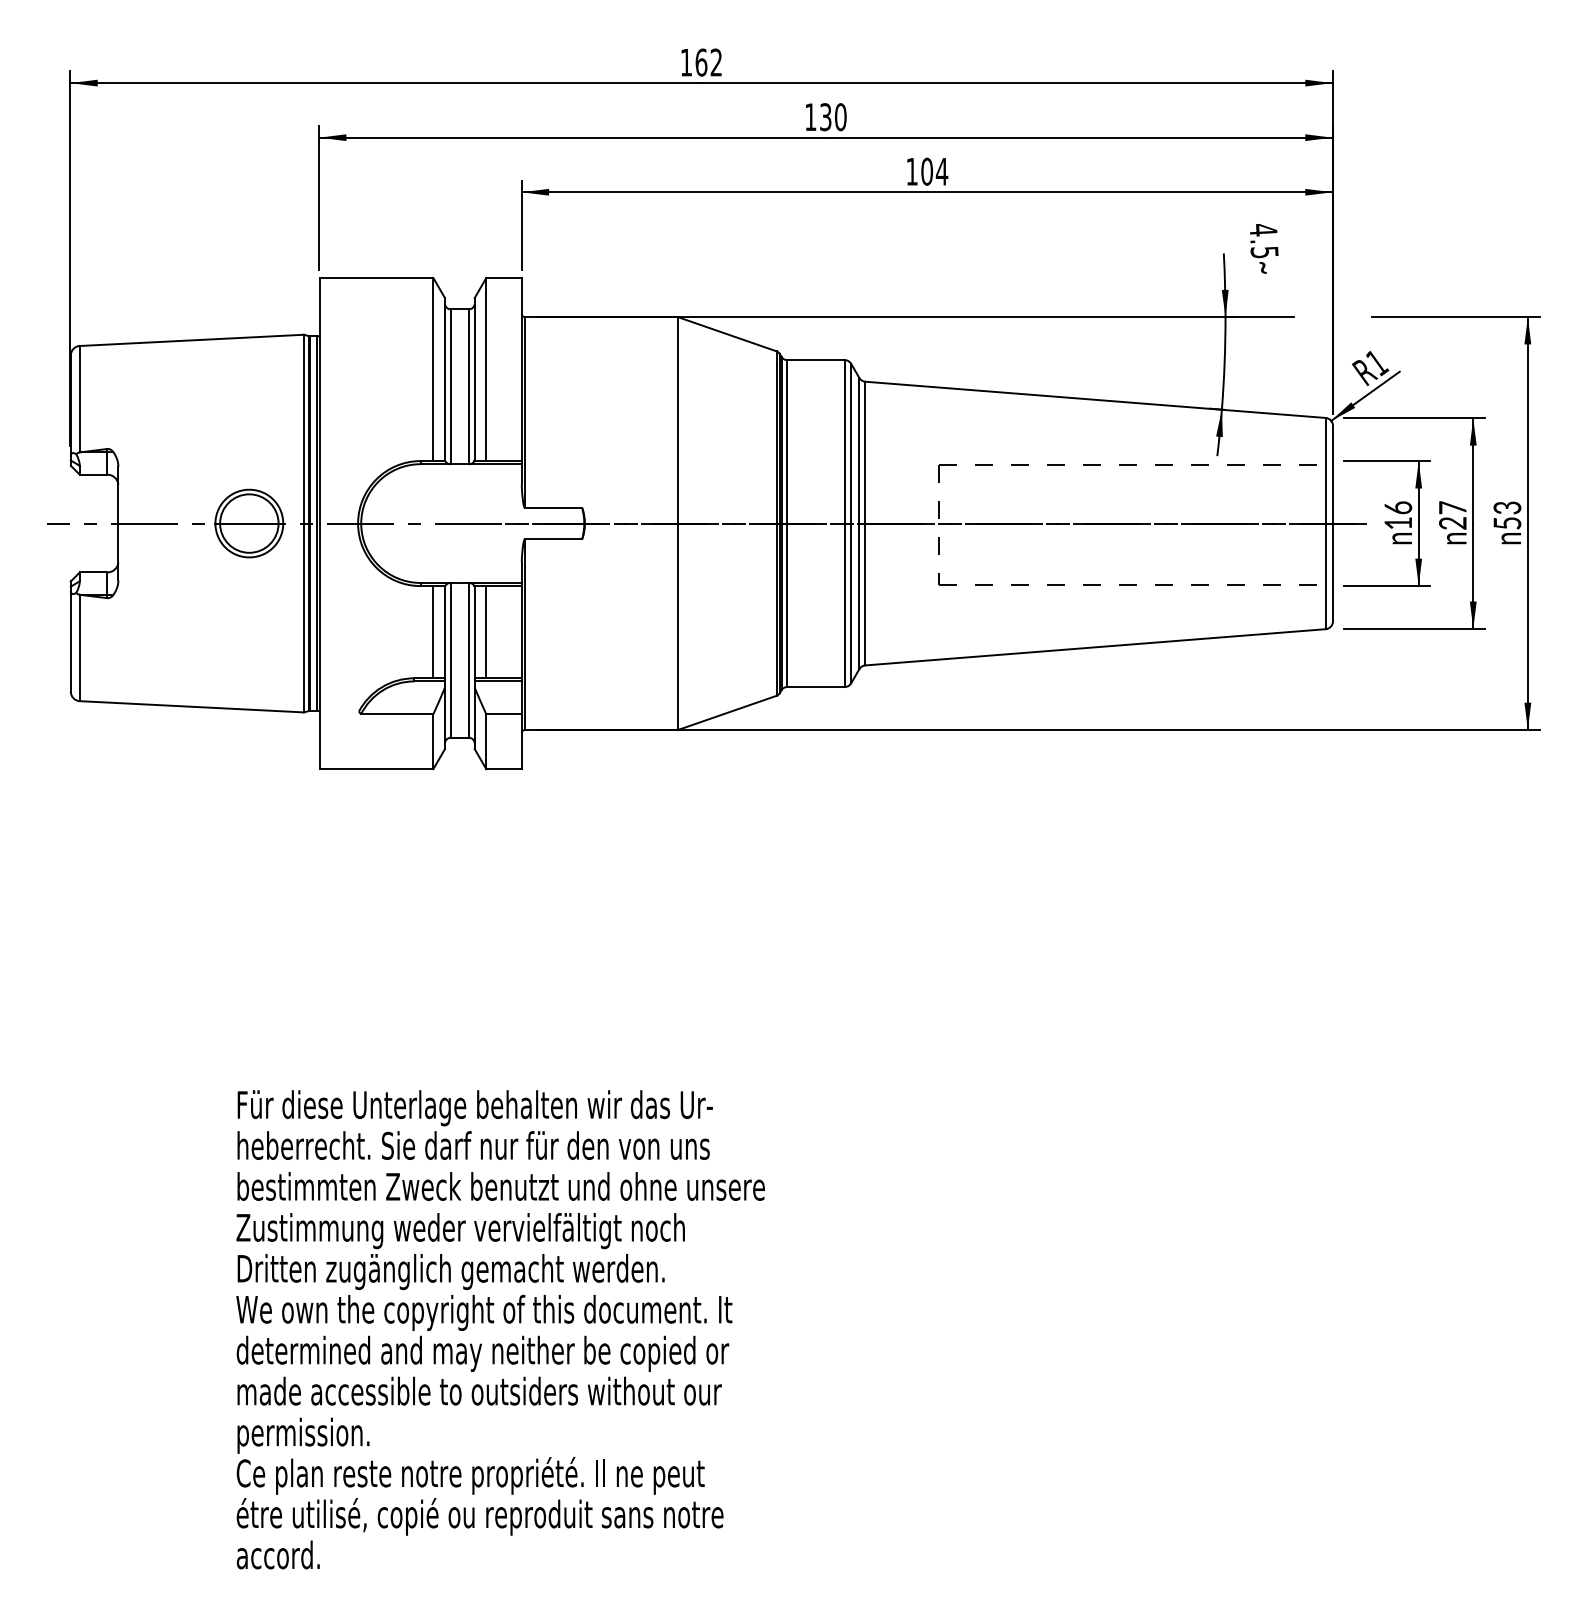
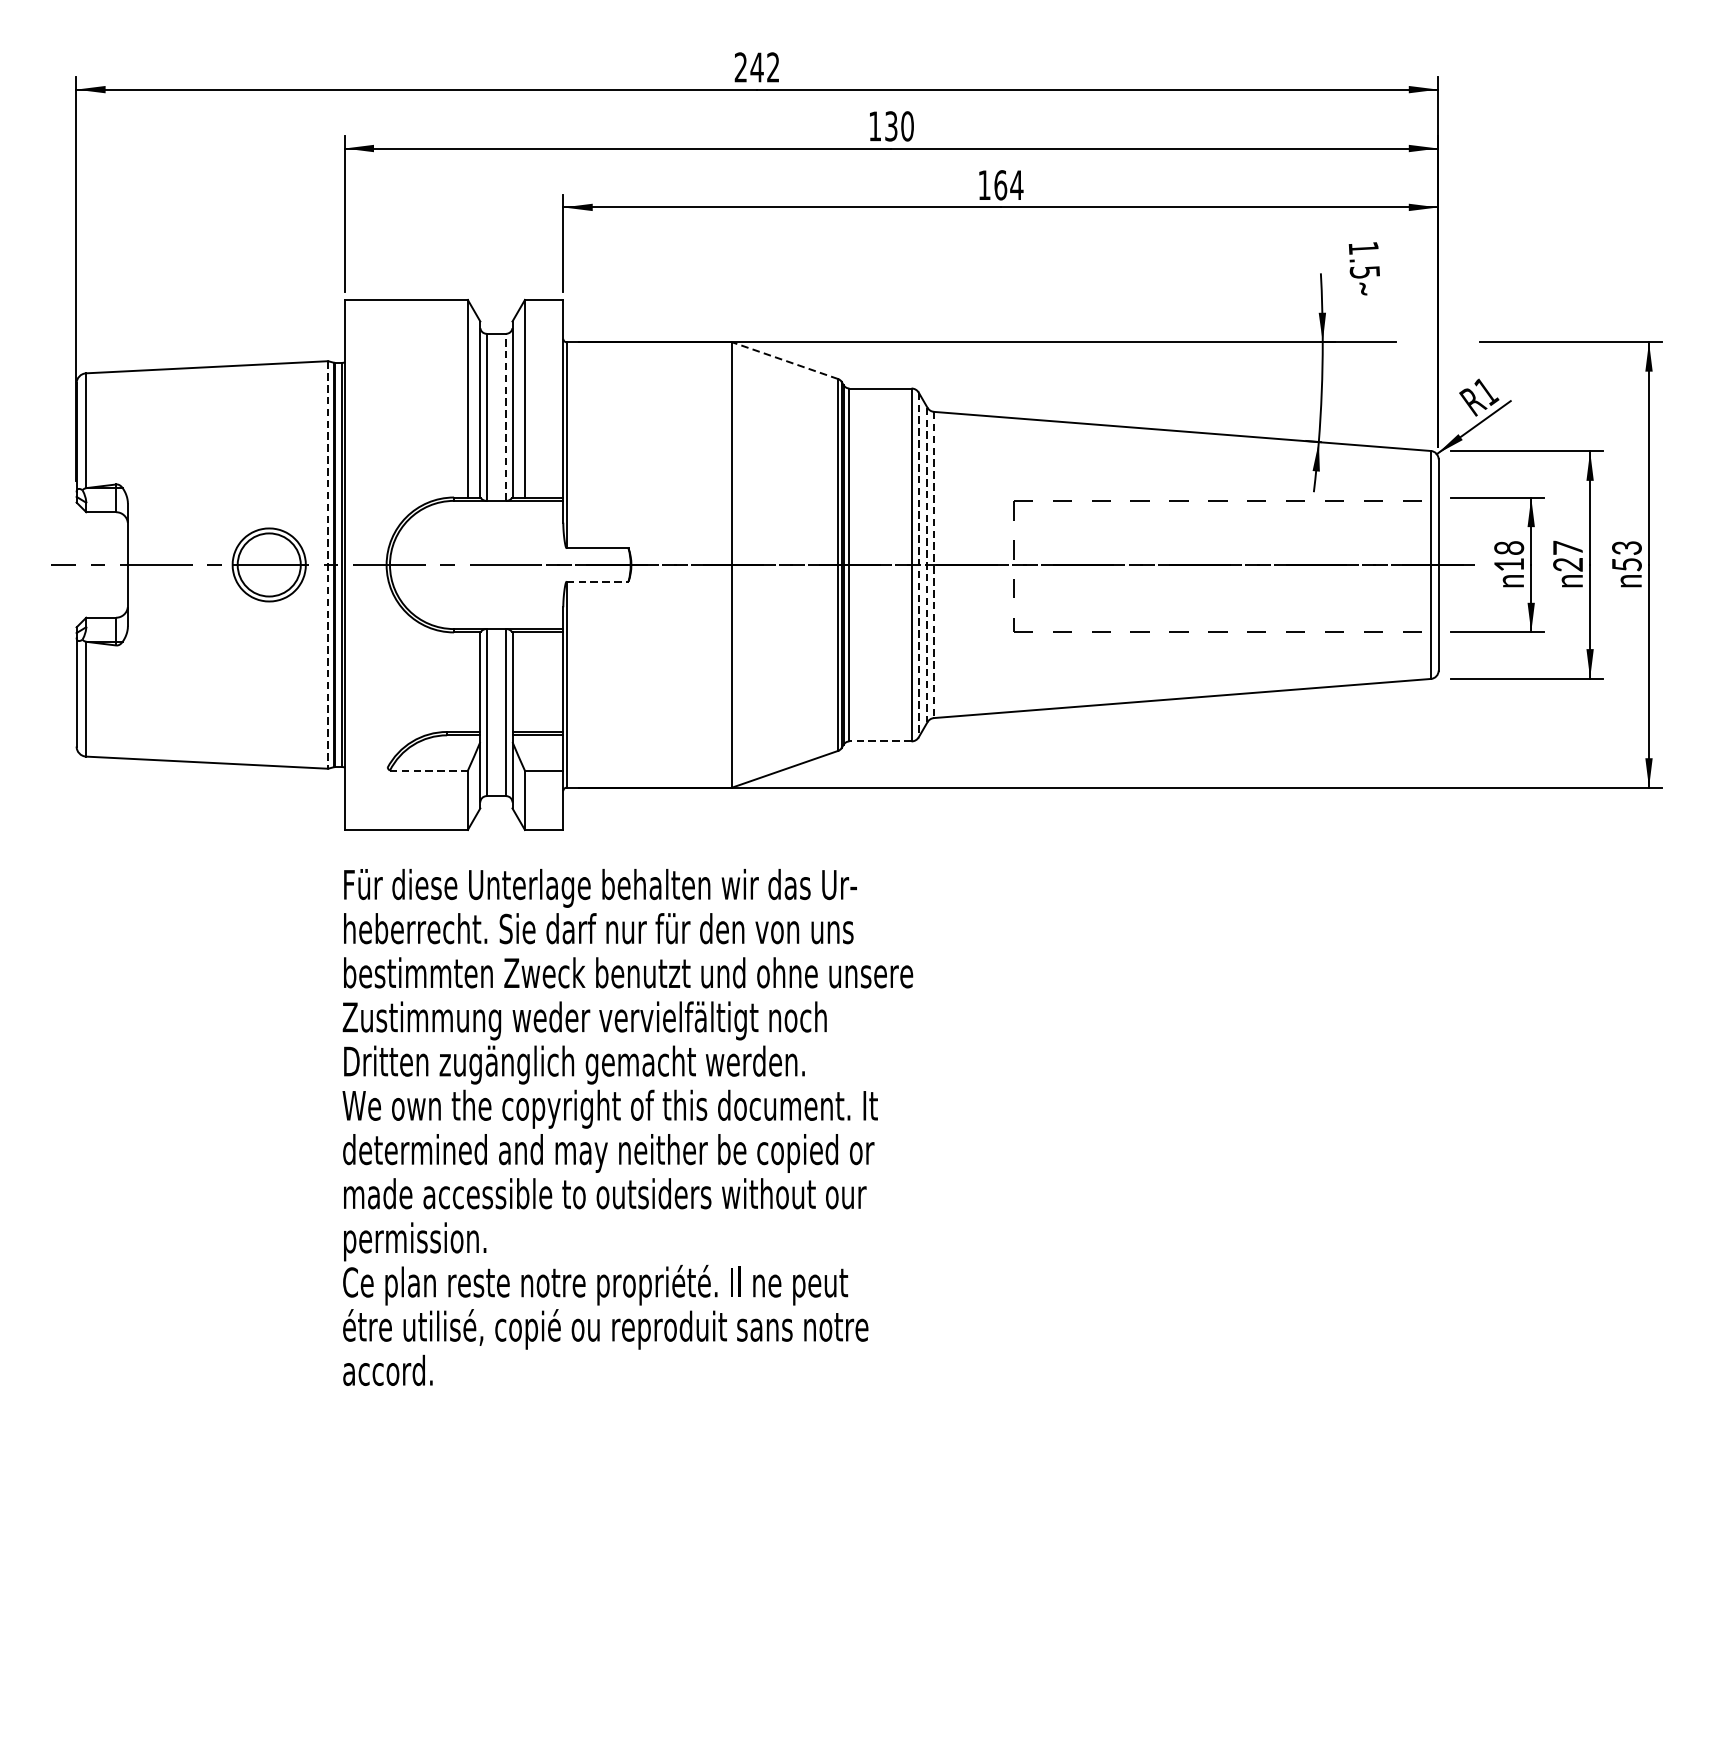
text: (693, 62) -> (748, 67), 162 -> 242
text: (927, 171) -> (1001, 185), 104 -> 164
text: (1263, 230) -> (1363, 248), 4.5 -> 1.5
line: (726, 334) -> (784, 360), solid -> dashed
line: (468, 386) -> (505, 417), solid -> dashed
text: (1397, 507) -> (1508, 547), 16 -> 18
line: (303, 523) -> (327, 564), solid -> dashed
line: (851, 523) -> (919, 564), solid -> dashed
line: (859, 523) -> (927, 564), solid -> dashed
line: (865, 523) -> (934, 564), solid -> dashed
line: (553, 539) -> (597, 582), solid -> dashed
line: (433, 632) -> (467, 682), removed
line: (486, 632) -> (525, 682), removed
line: (815, 687) -> (880, 741), solid -> dashed
line: (397, 714) -> (429, 771), solid -> dashed
text: (500, 1329) -> (627, 1127), moved

